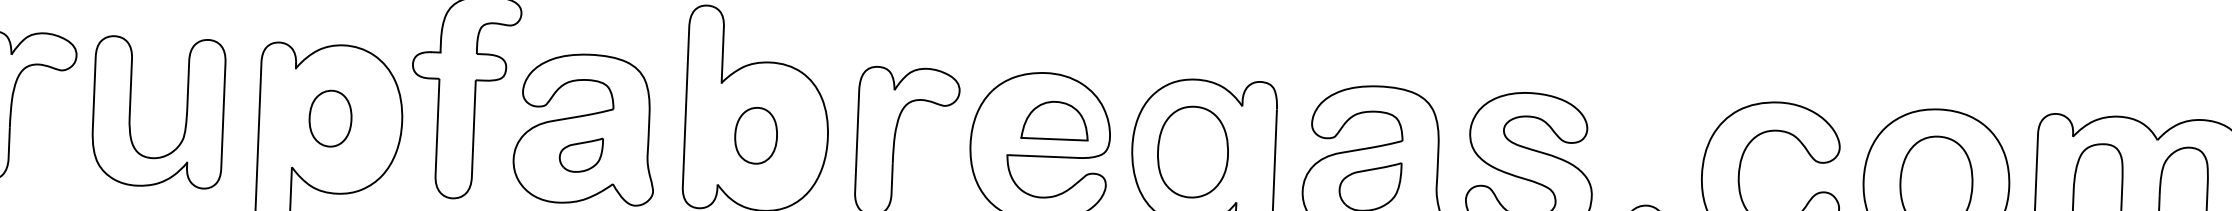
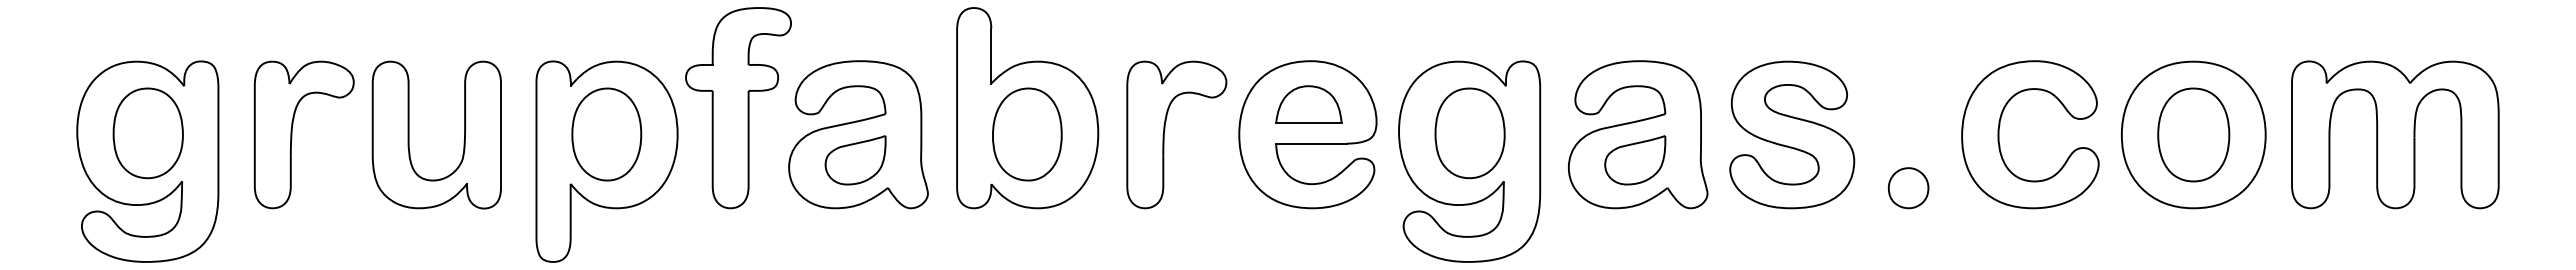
part: (330, 118) -> (606, 134), size x1.67
part: (1054, 120) -> (1308, 104), moved
part: (756, 135) -> (1027, 134), size x1.67
part: (1192, 152) -> (1469, 133), moved
part: (581, 155) -> (855, 160), size x1.43

